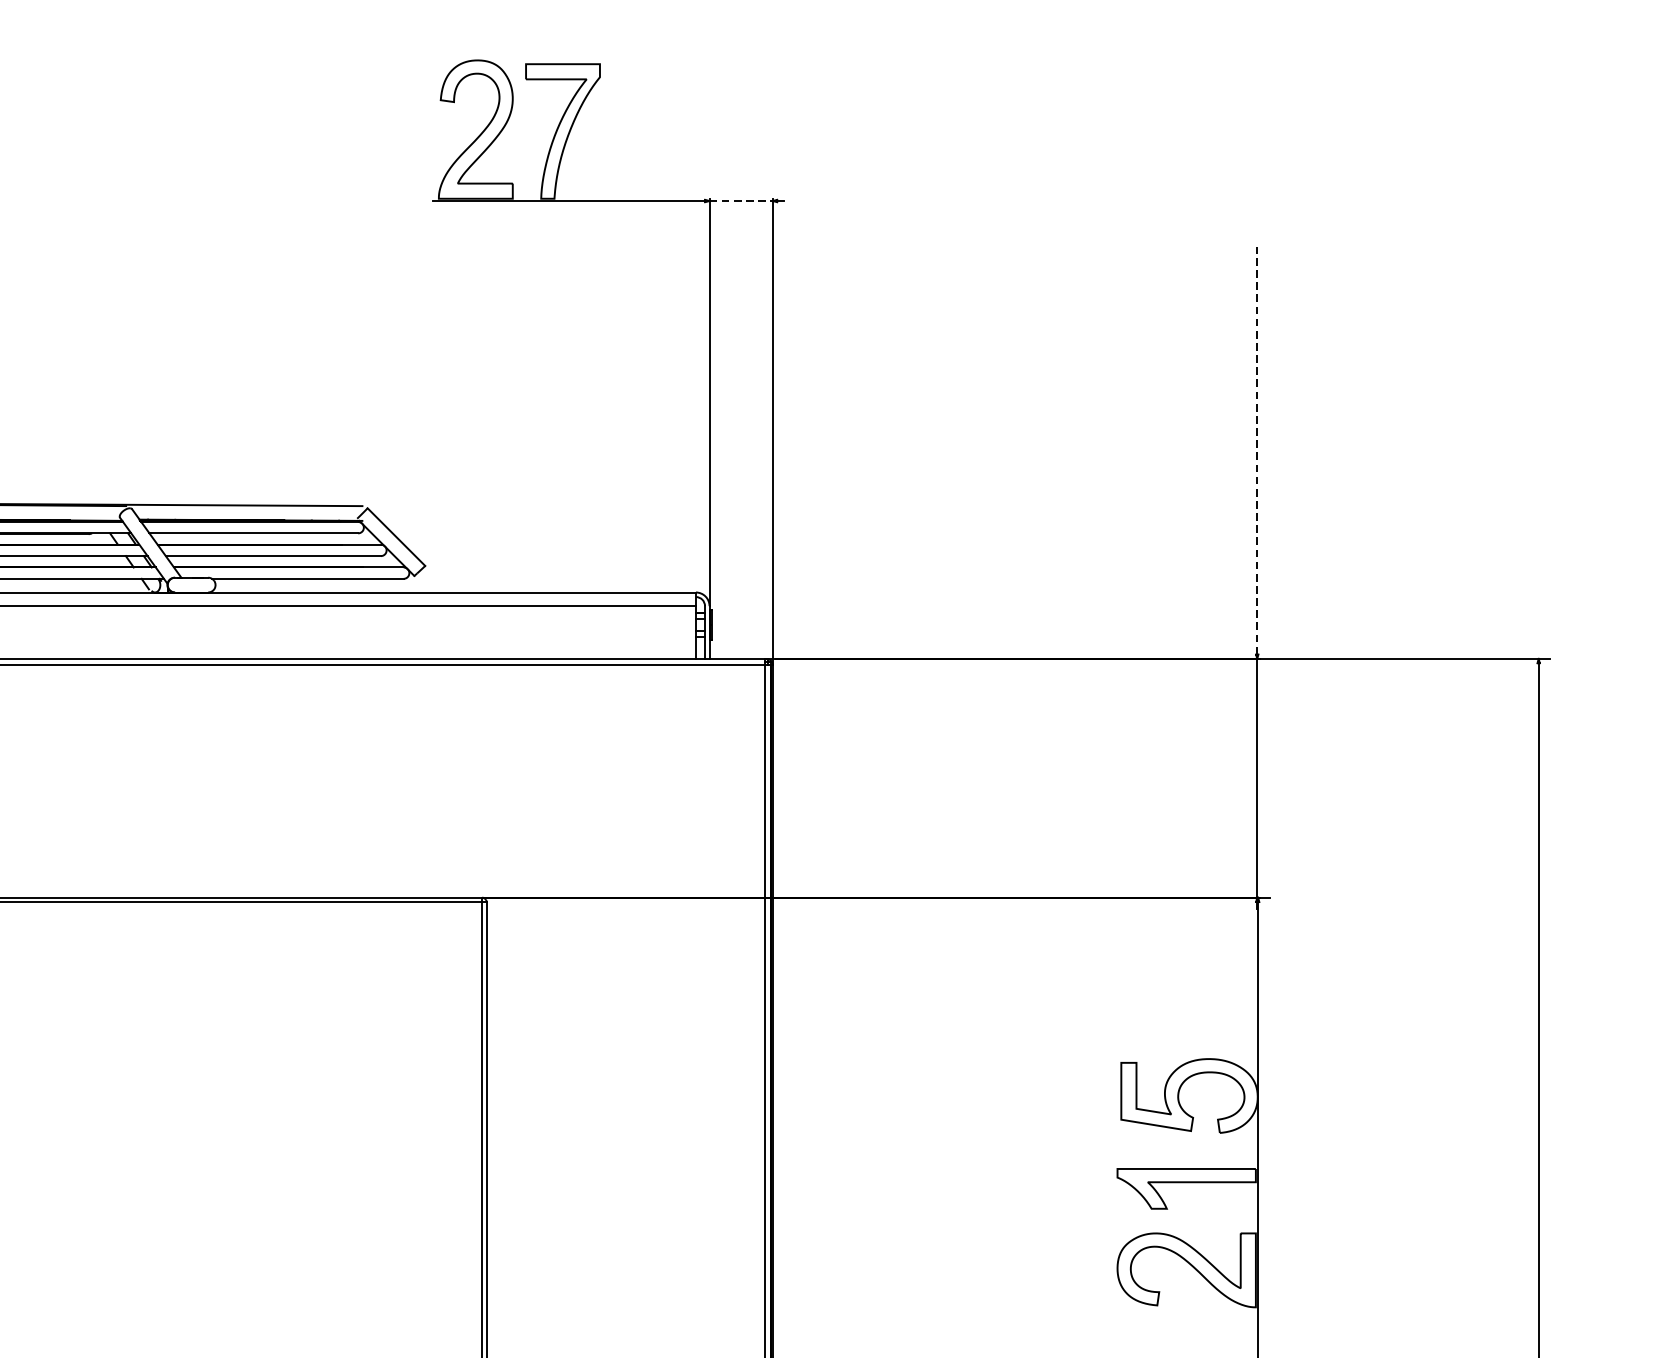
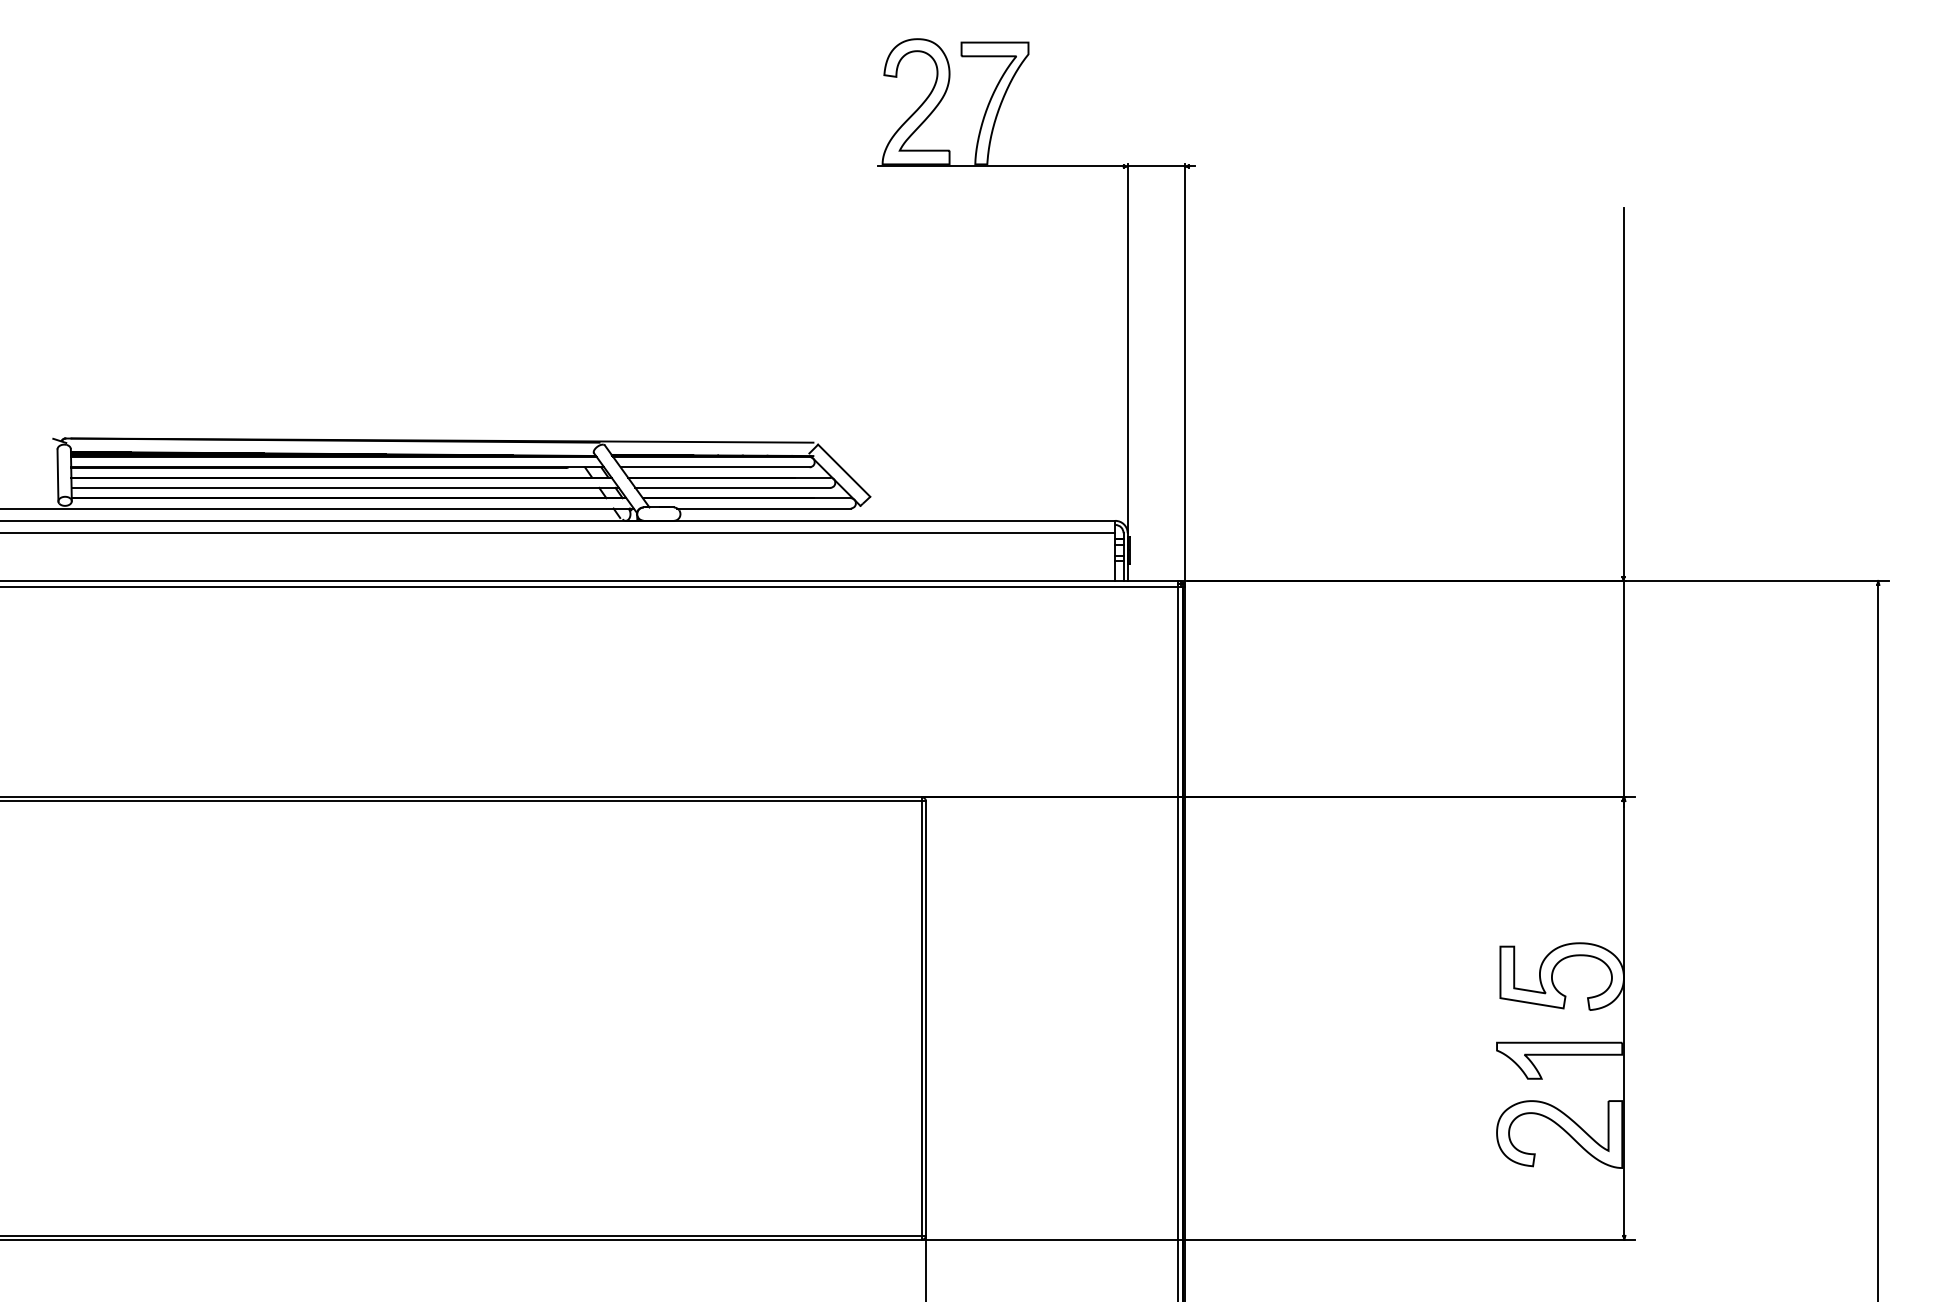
line: (741, 201) -> (1156, 166), dashed -> solid
line: (1257, 450) -> (1623, 392), dashed -> solid

